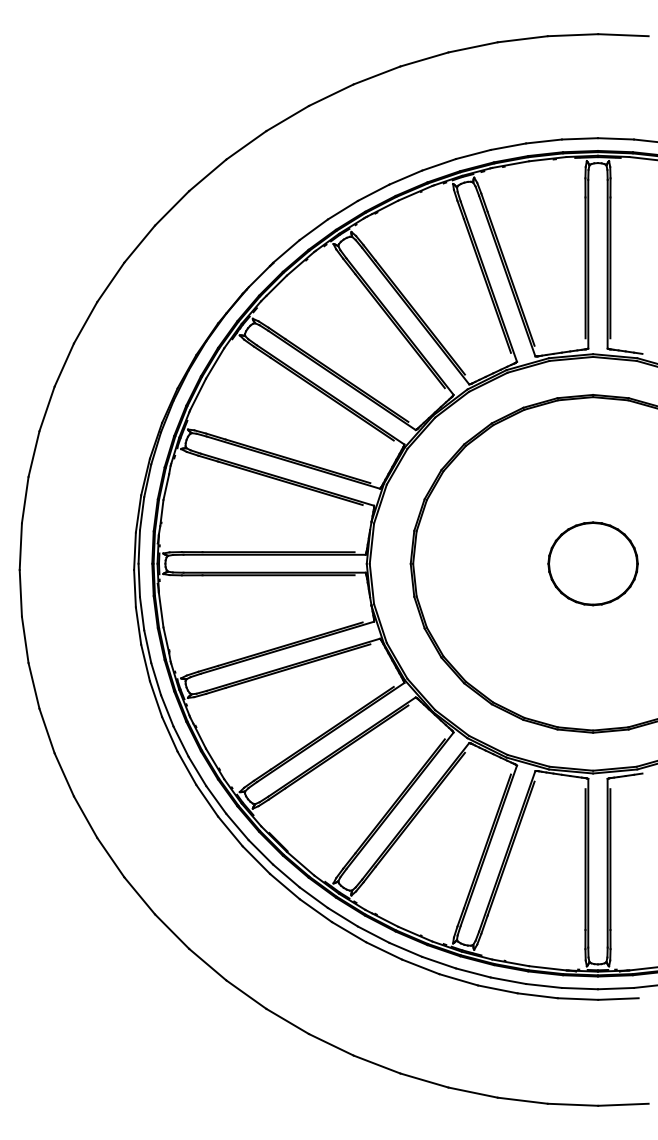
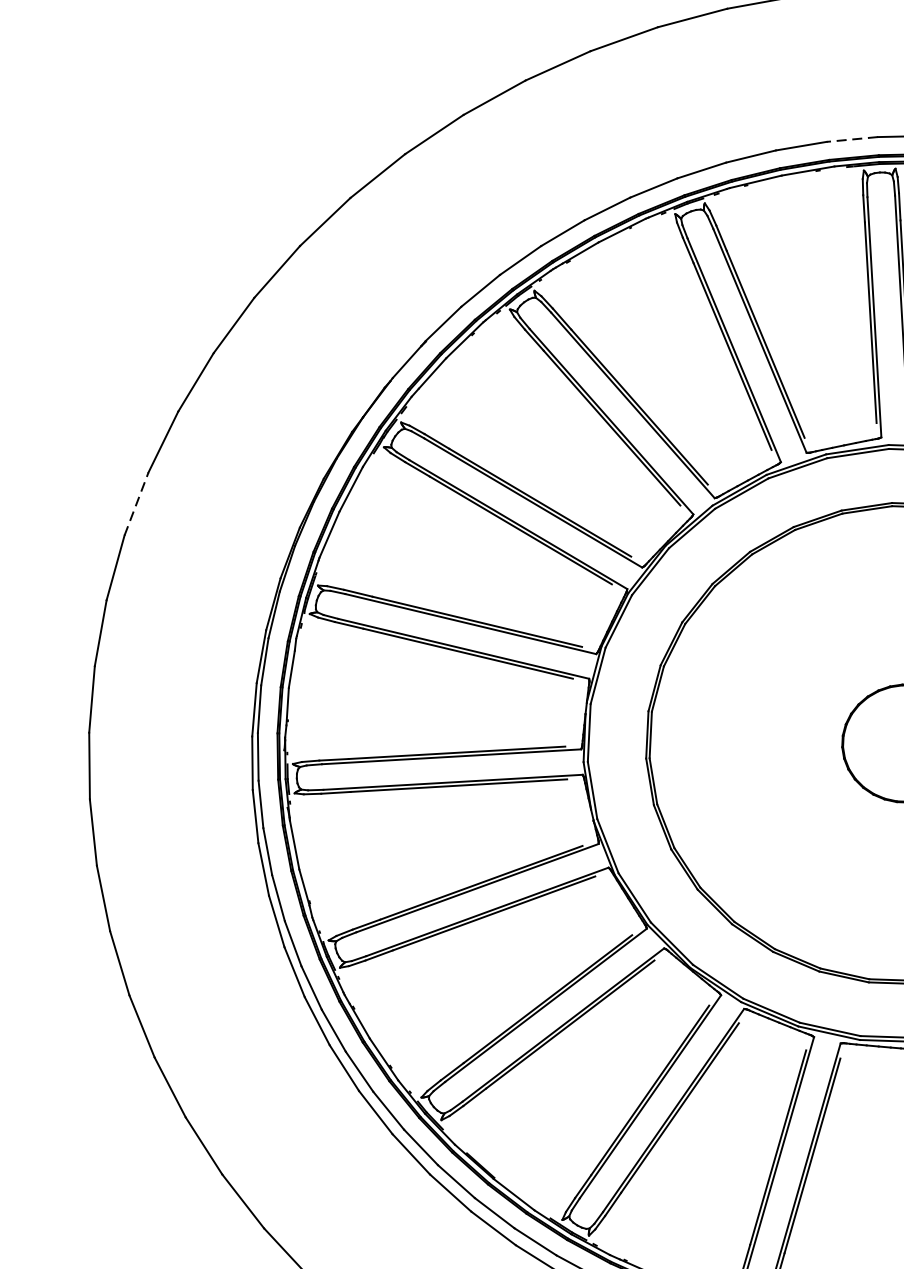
line: (579, 138) -> (851, 139), solid -> dashed
line: (64, 365) -> (136, 504), solid -> dashed

